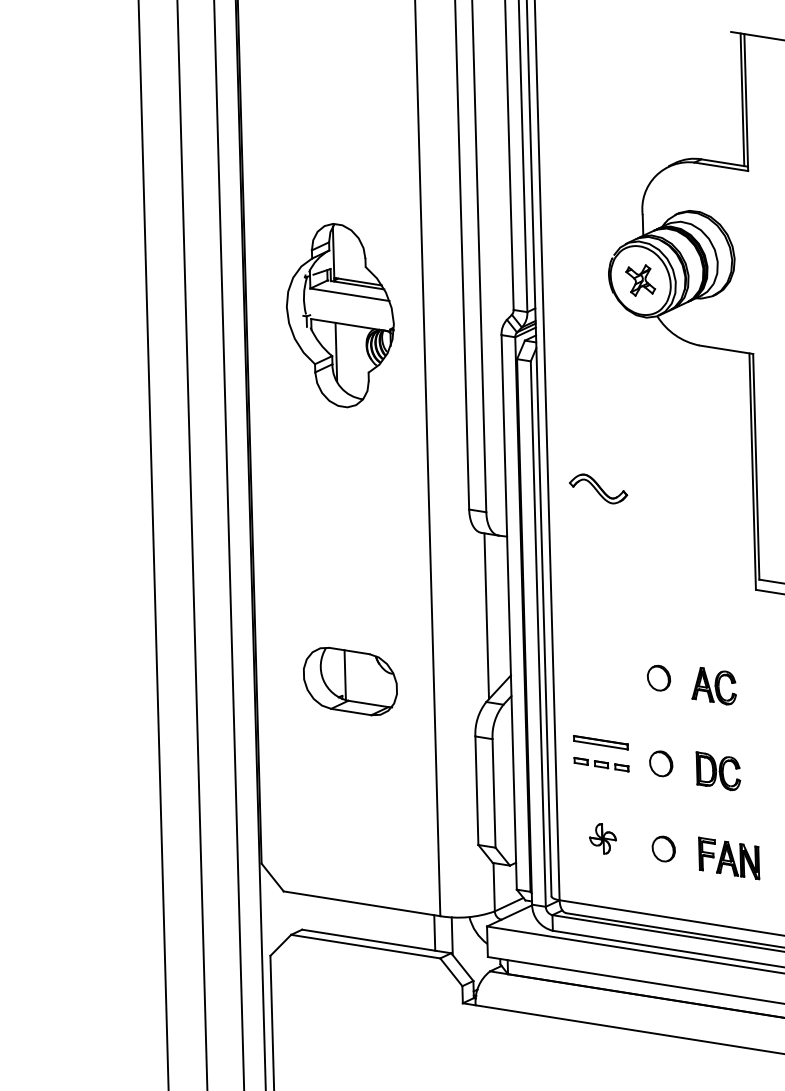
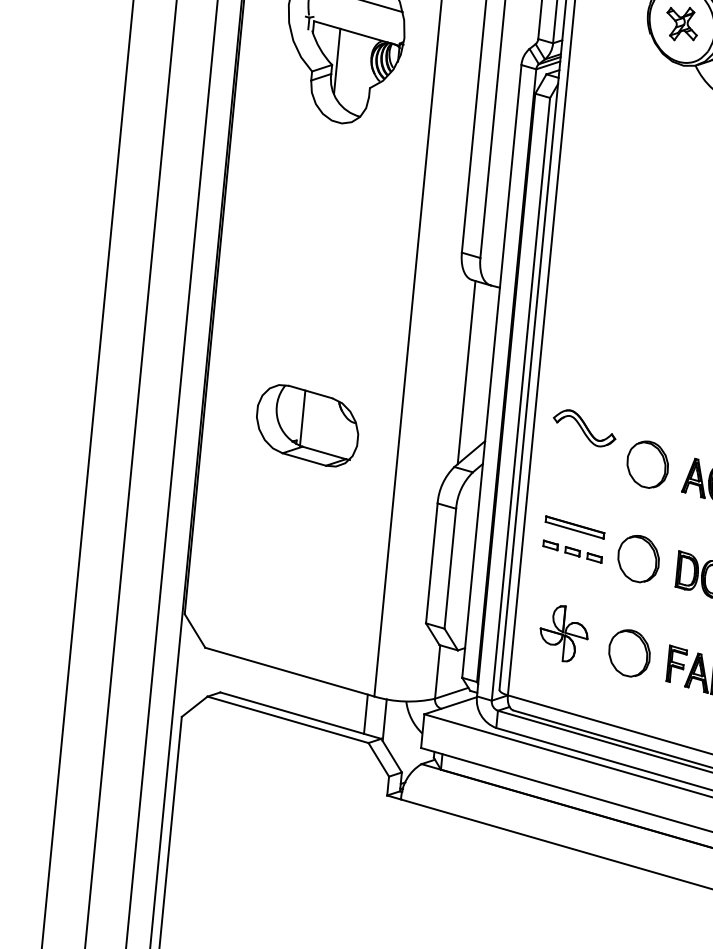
part: (598, 488) -> (584, 427), moved
part: (658, 677) -> (647, 463), size x1.67
part: (660, 763) -> (637, 558), size x1.67
part: (602, 838) -> (563, 633), size x1.67
part: (663, 848) -> (629, 652), size x1.67

